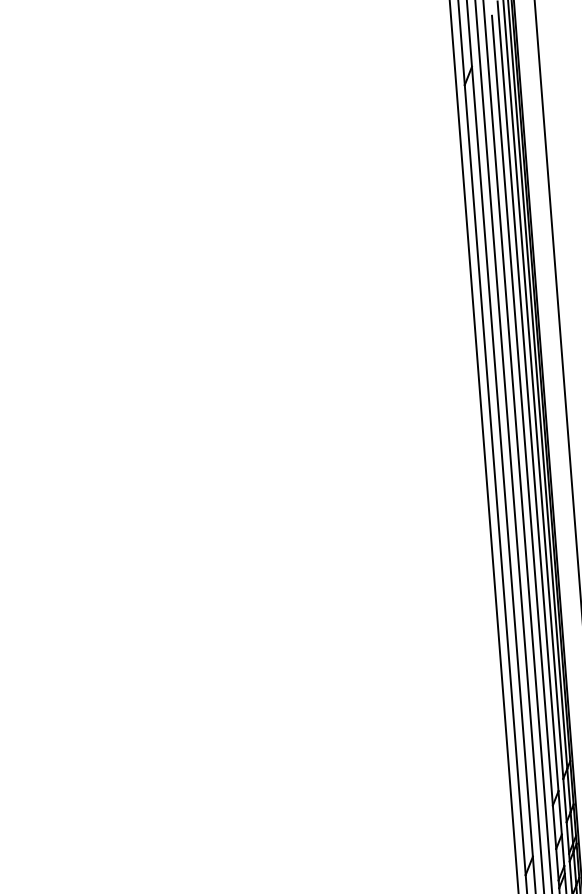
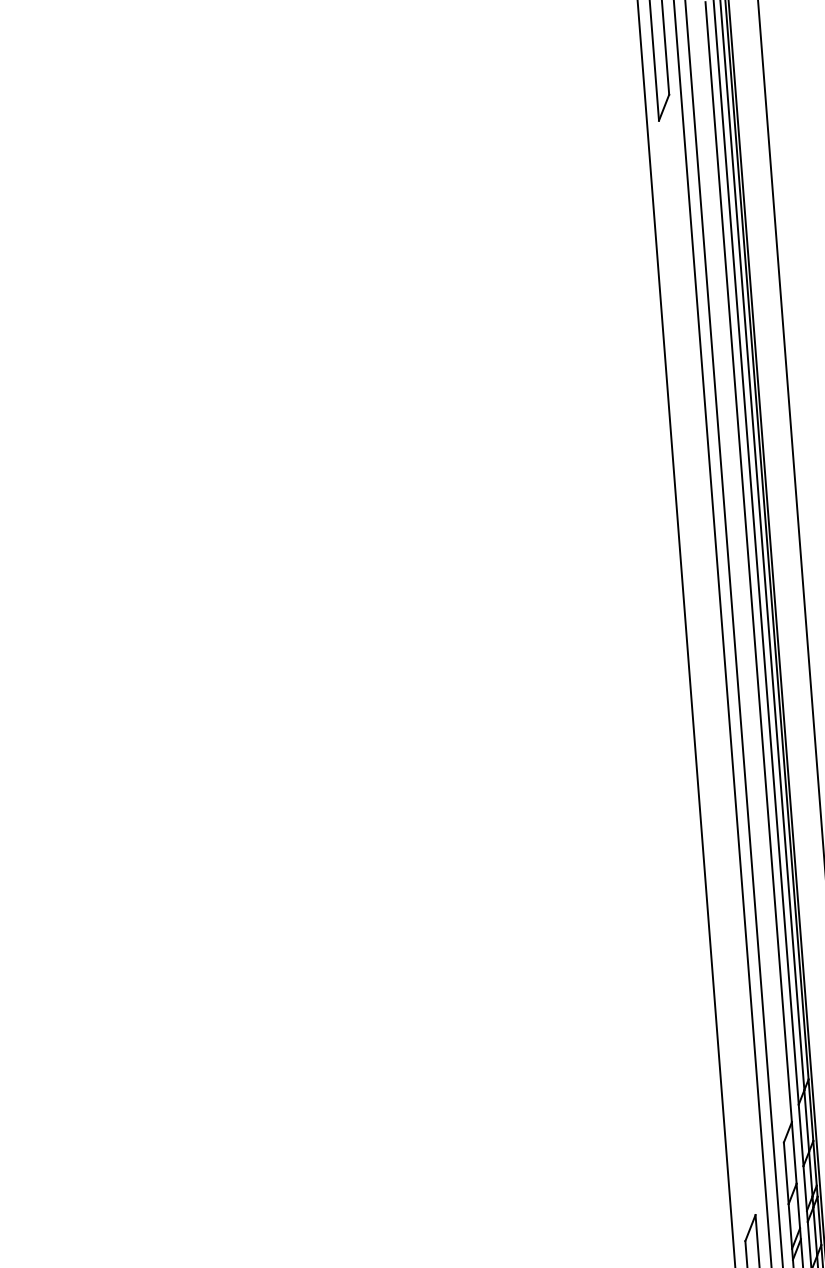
line: (522, 410) -> (740, 582), removed
line: (502, 461) -> (712, 654), removed
line: (495, 479) -> (702, 680), removed

